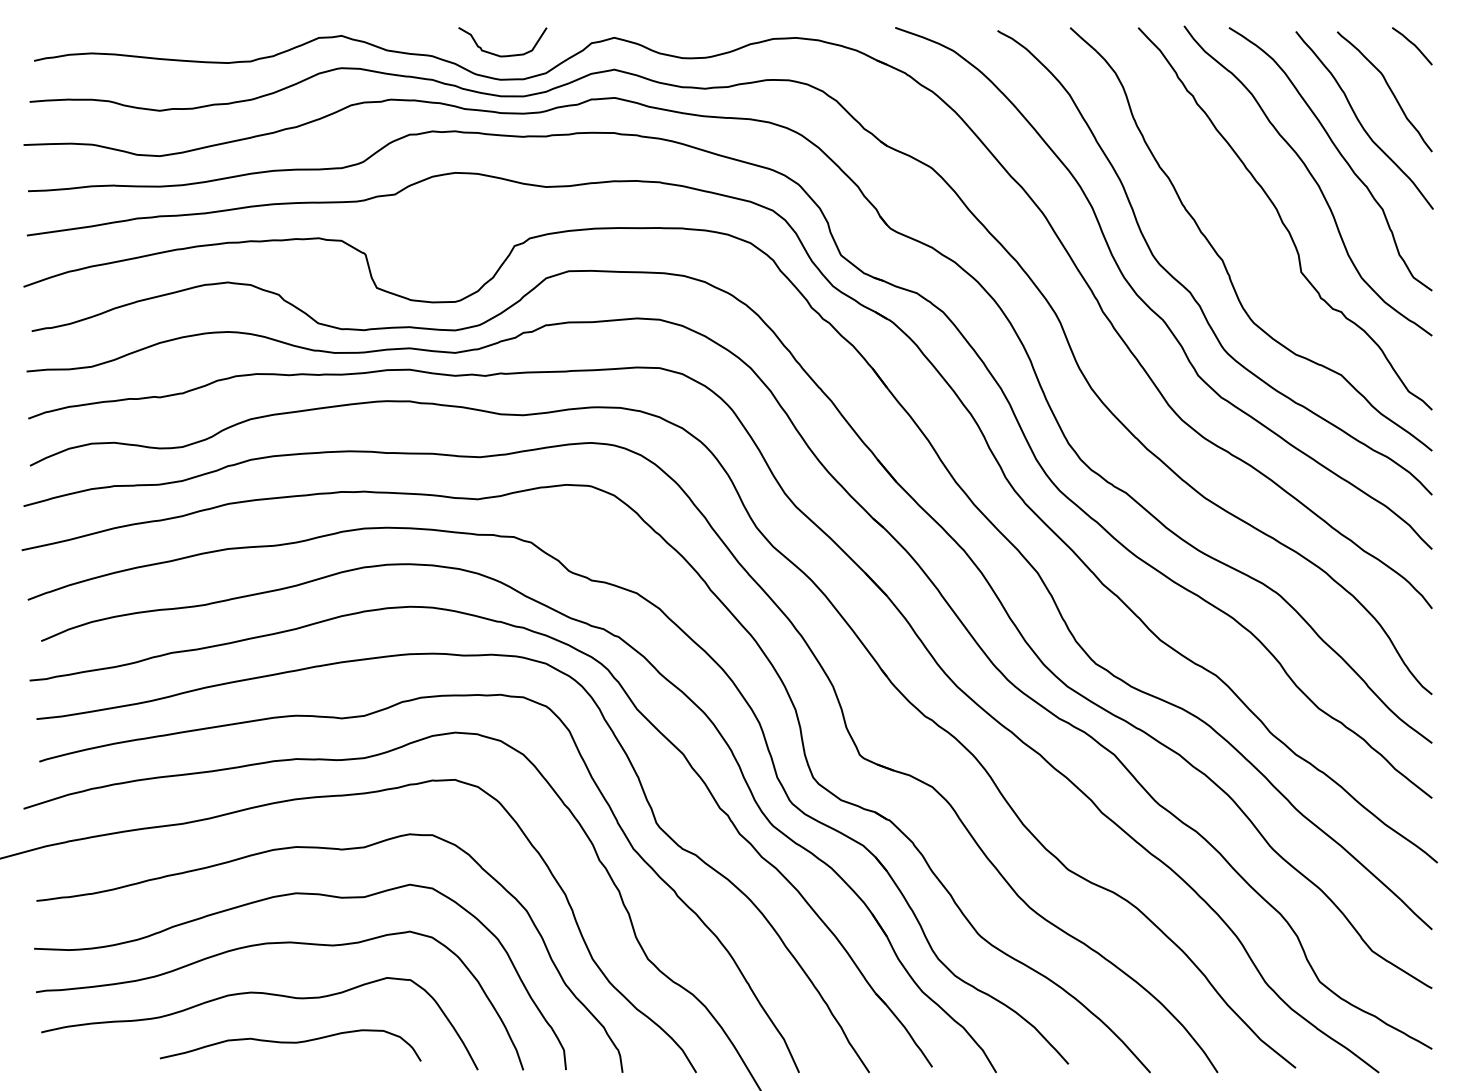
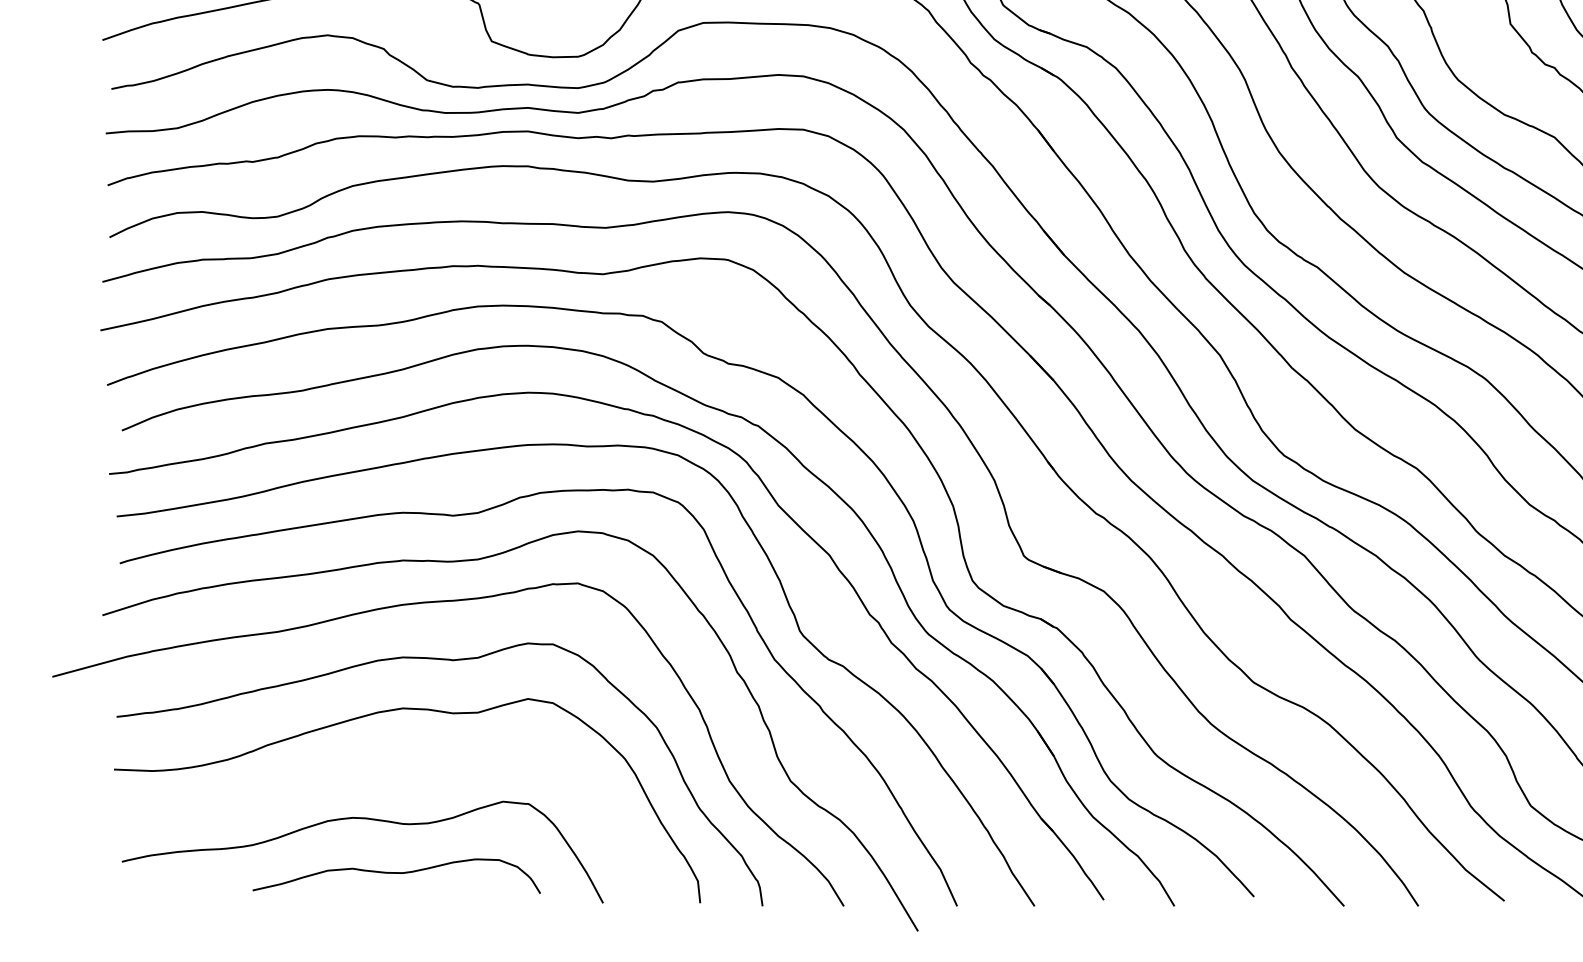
curve: (272, 944) -> (376, 764), removed

